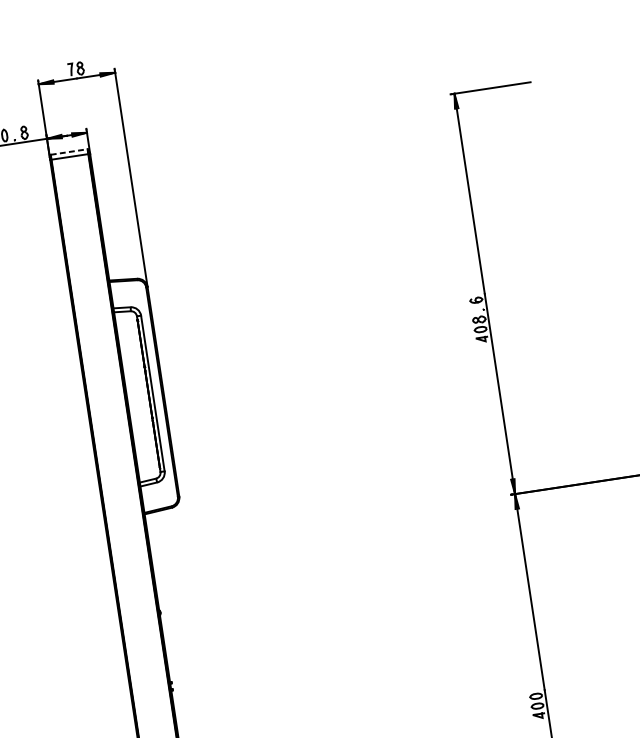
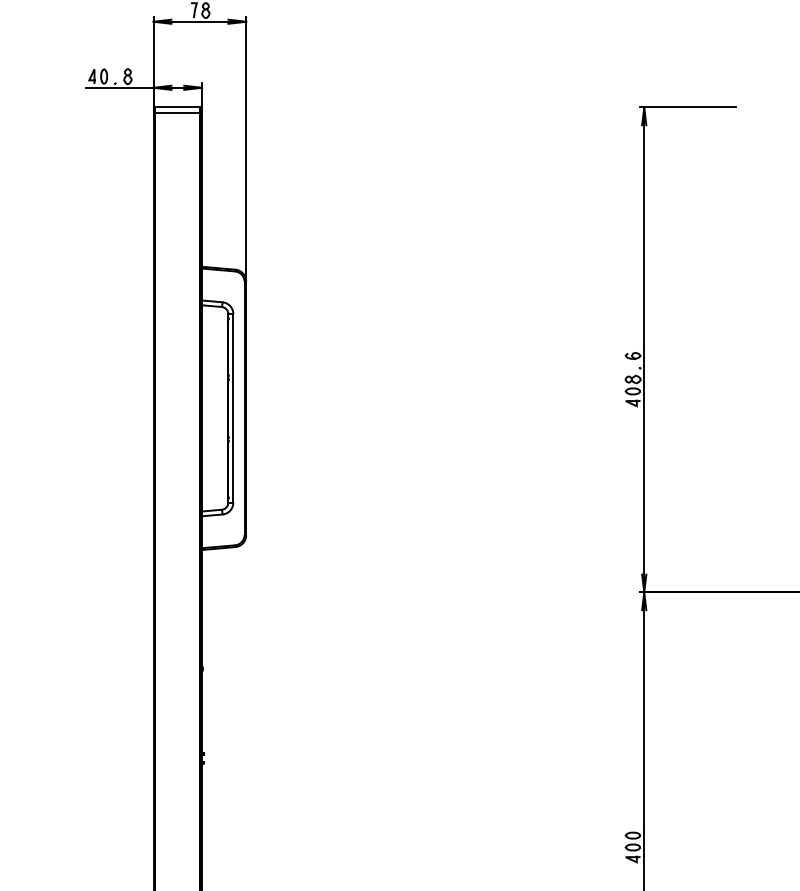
line: (69, 151) -> (178, 107), dashed -> solid

